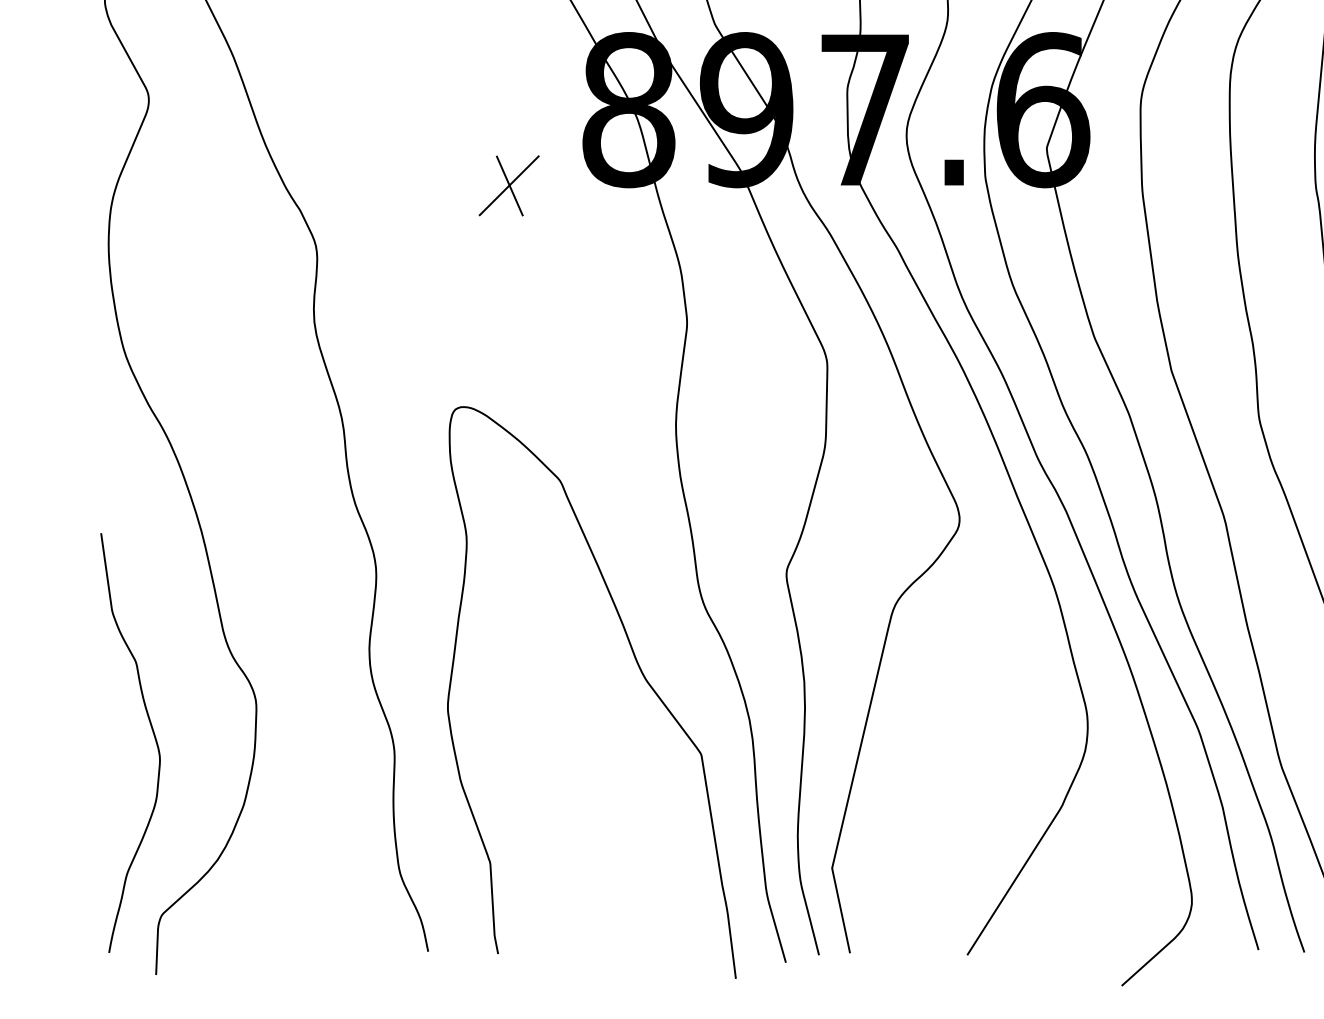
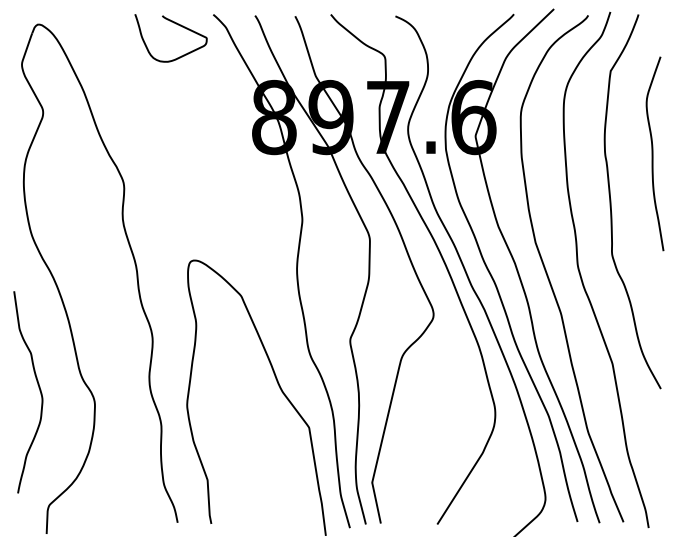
part: (508, 184) -> (216, 153), removed
curve: (151, 735) -> (38, 388), moved

